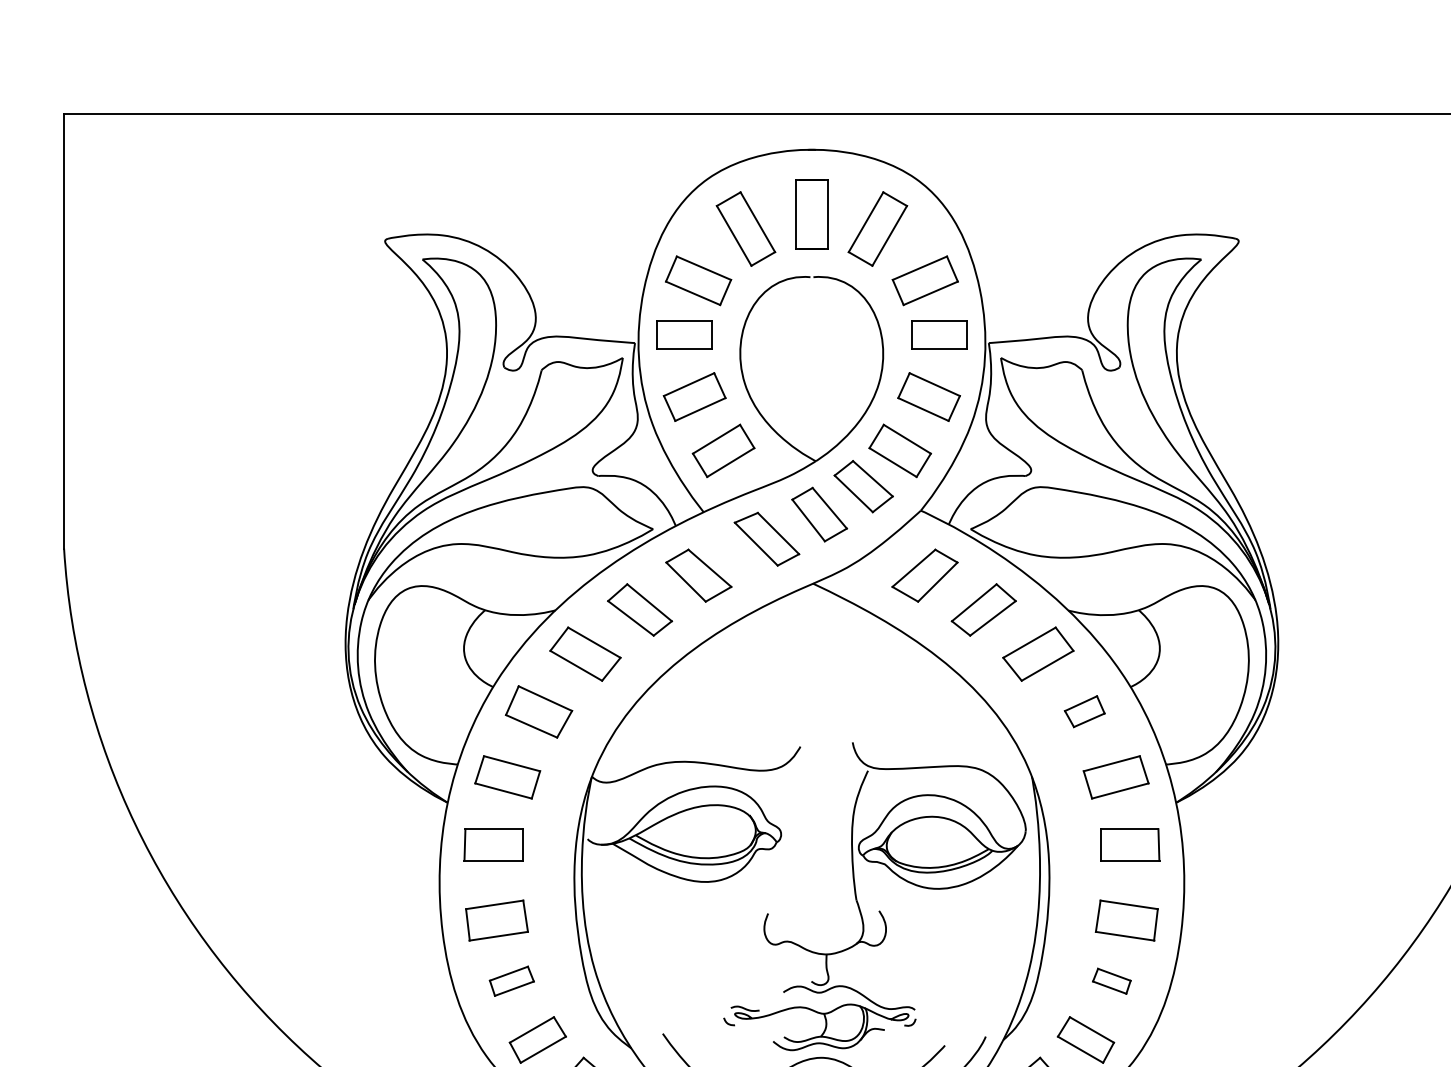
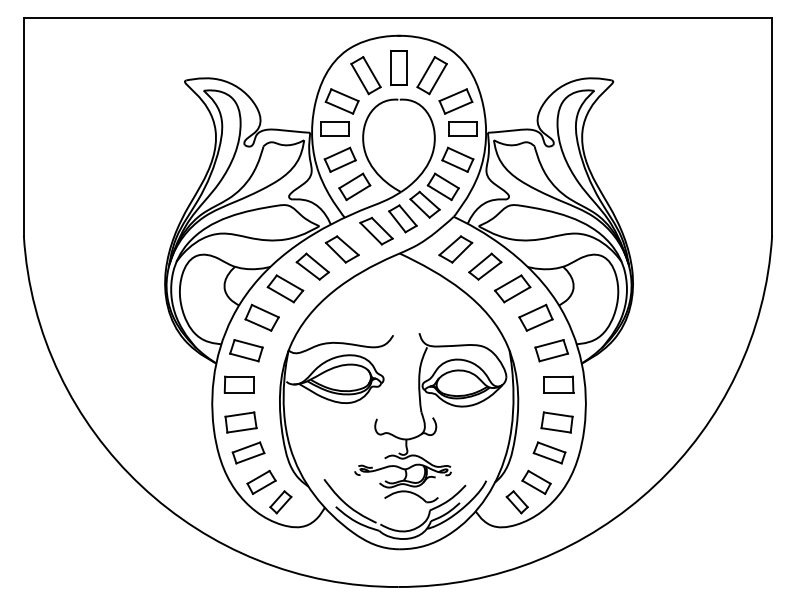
part: (1083, 711) -> (535, 317), size x1.67
part: (511, 980) -> (248, 452), size x1.43
part: (1111, 980) -> (549, 452), size x1.67

